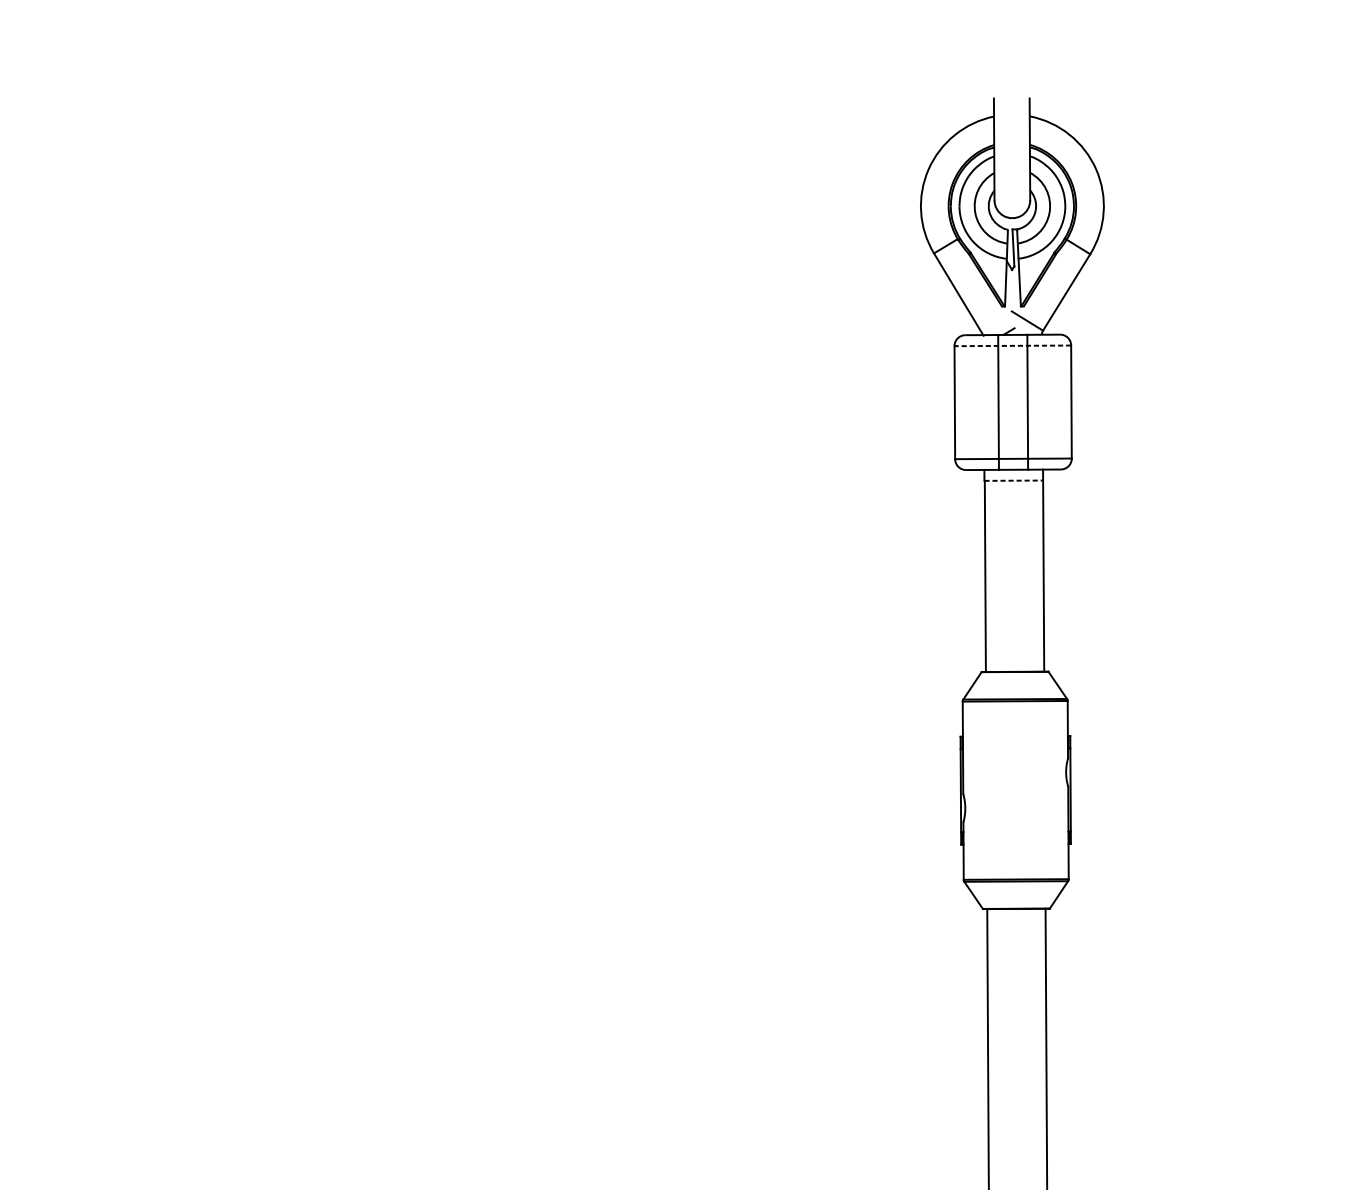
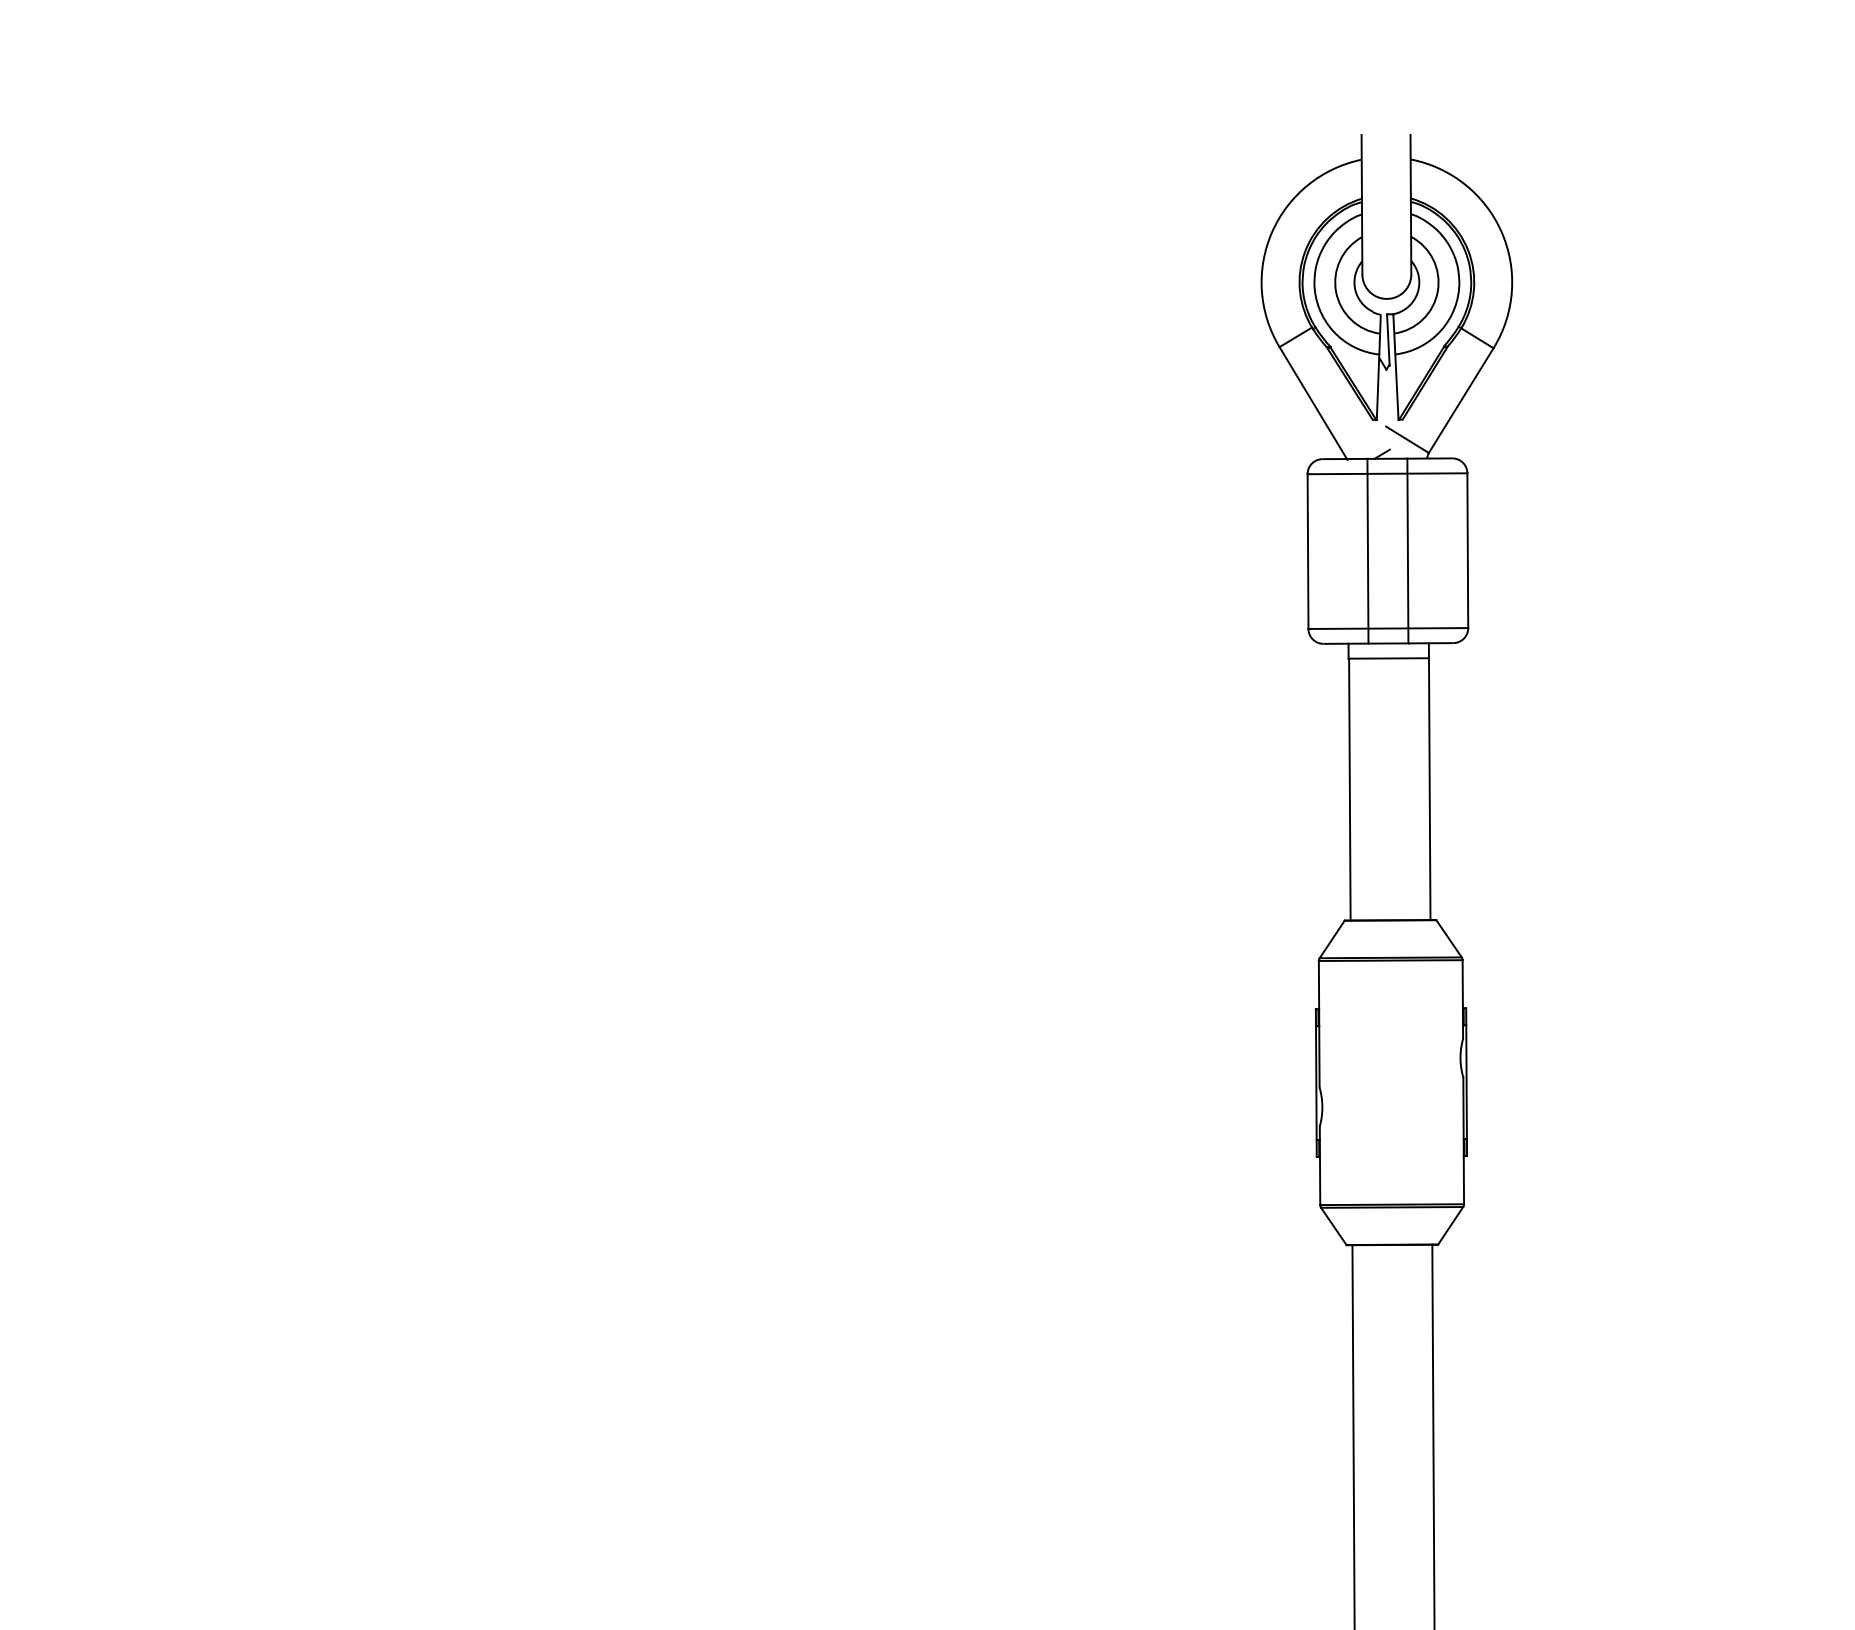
line: (1012, 345) -> (1387, 473), dashed -> solid
line: (1013, 480) -> (1388, 658), dashed -> solid

